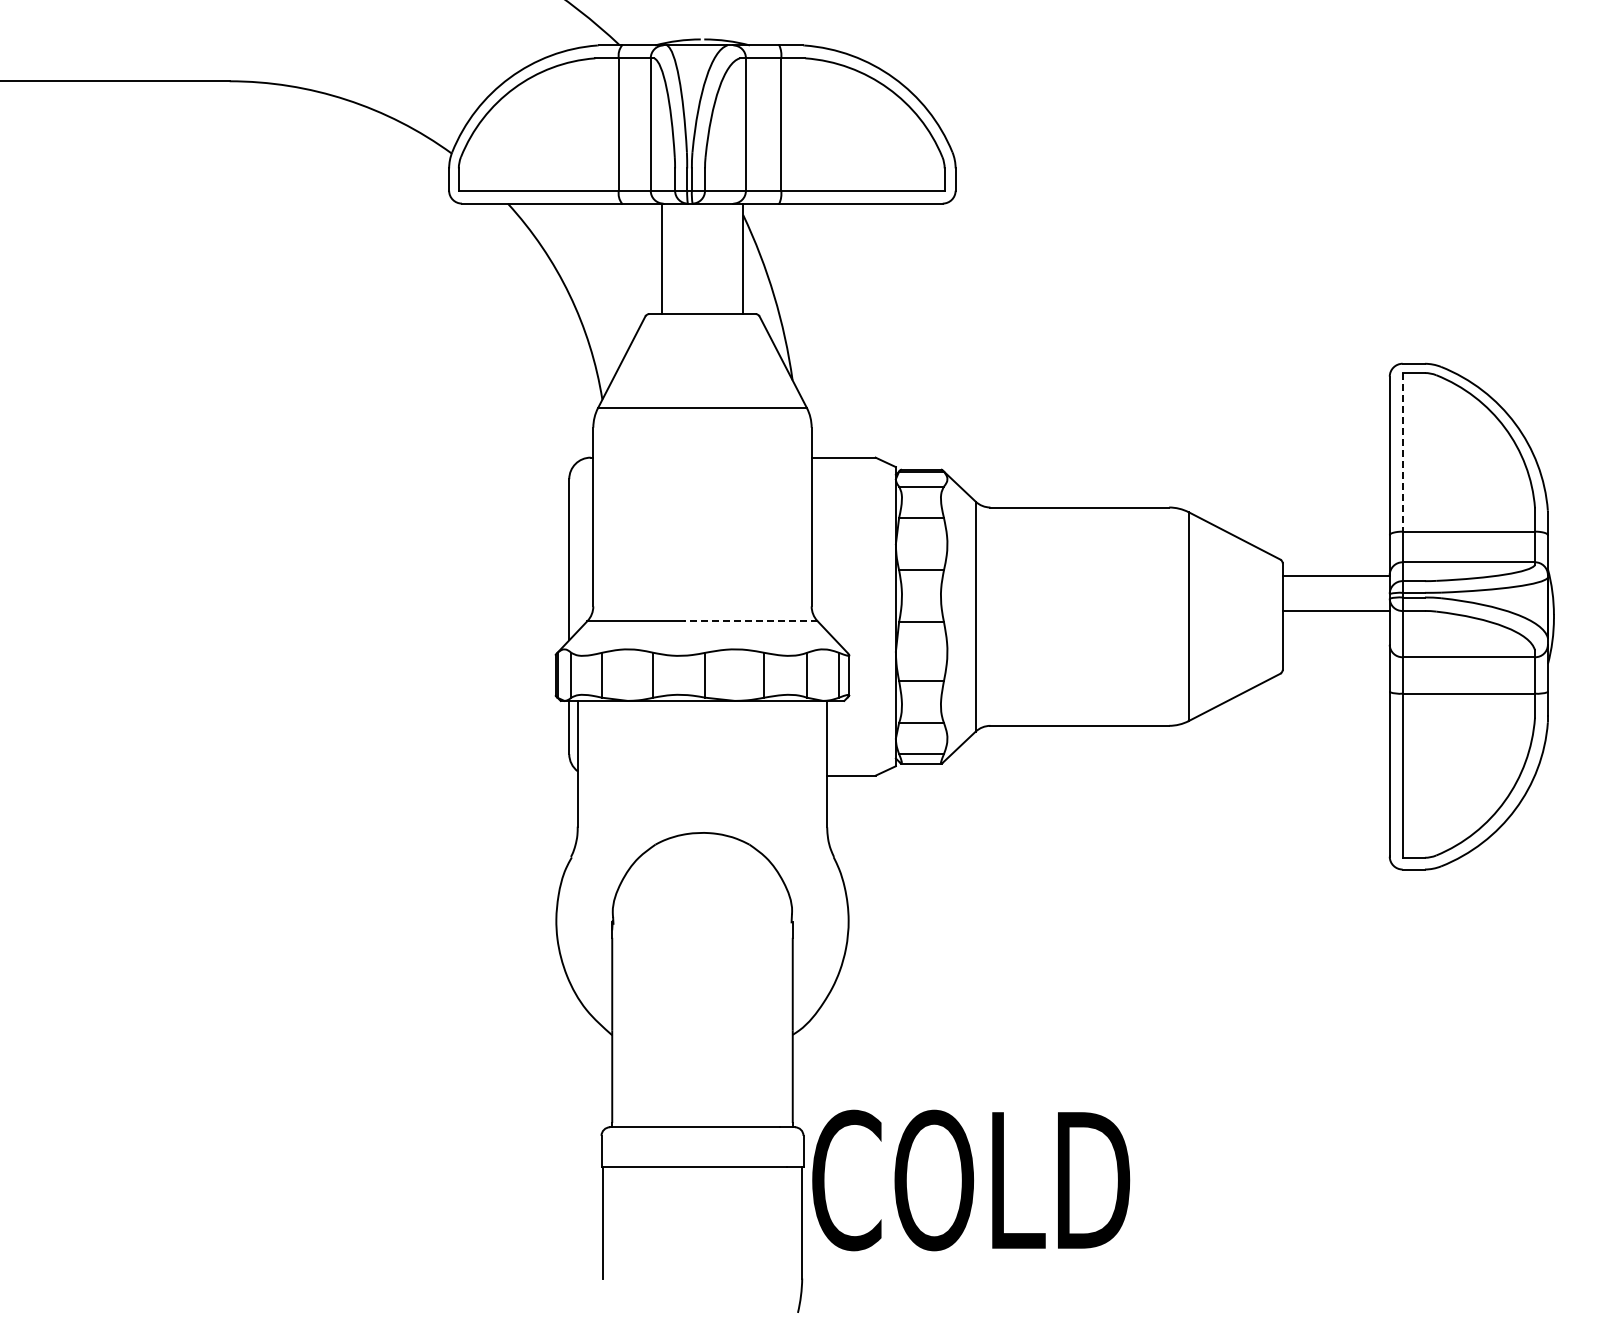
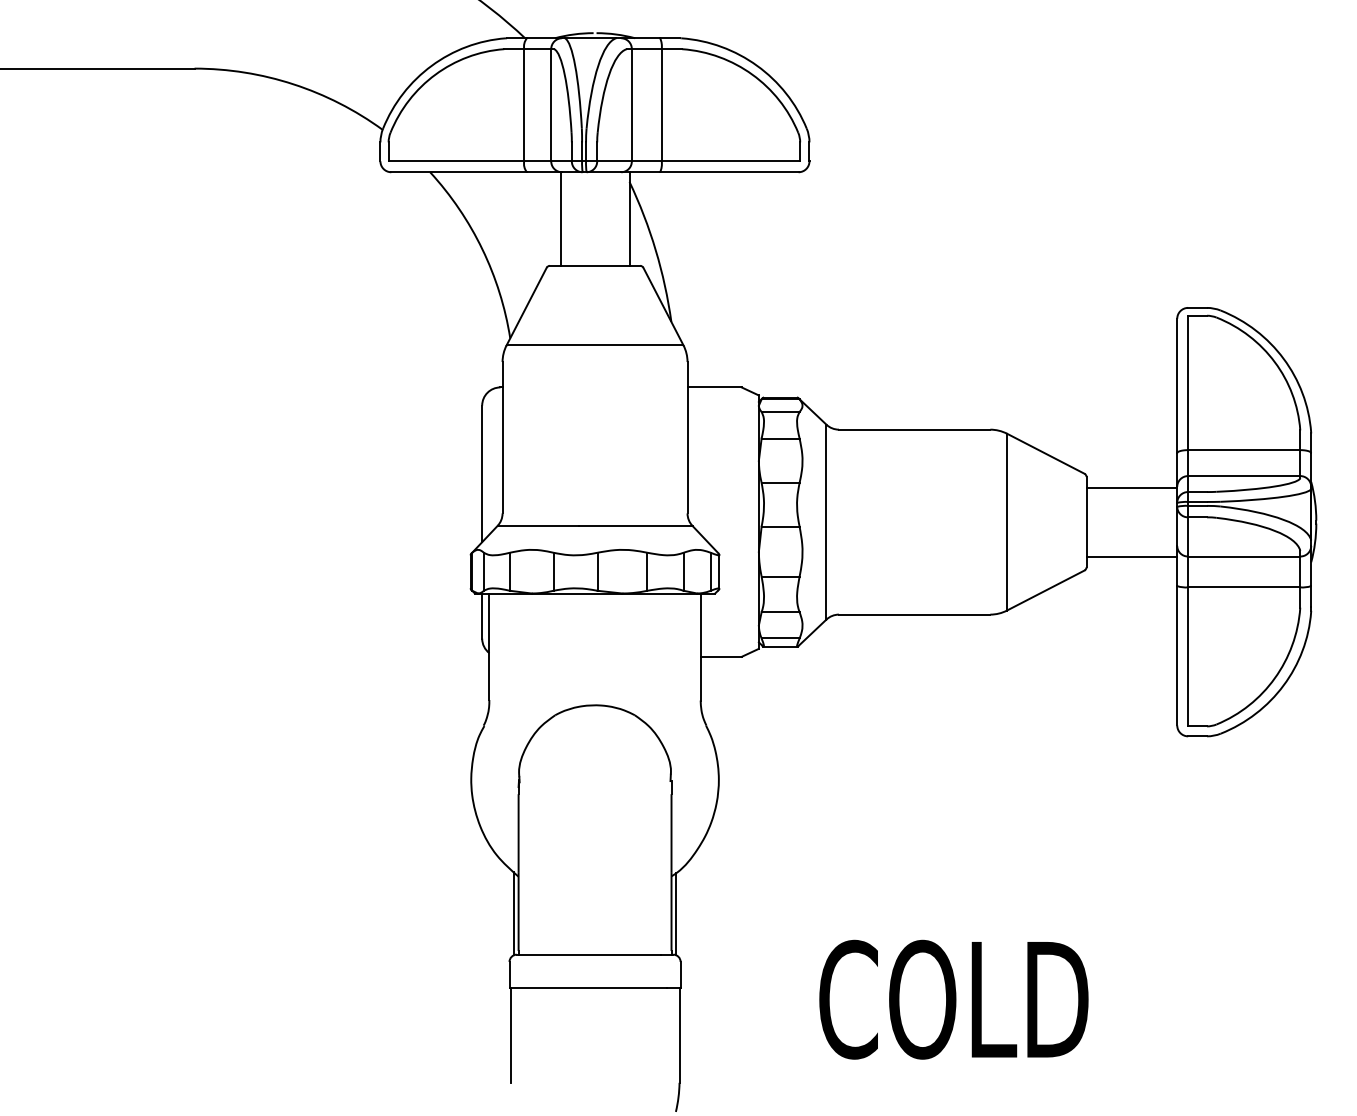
line: (1402, 452) -> (1188, 383), dashed -> solid
line: (1335, 611) -> (1131, 556), moved
line: (750, 621) -> (635, 526), dashed -> solid
line: (606, 1078) -> (513, 913), added
line: (798, 1079) -> (676, 914), added
text: (971, 1180) -> (954, 999), moved

